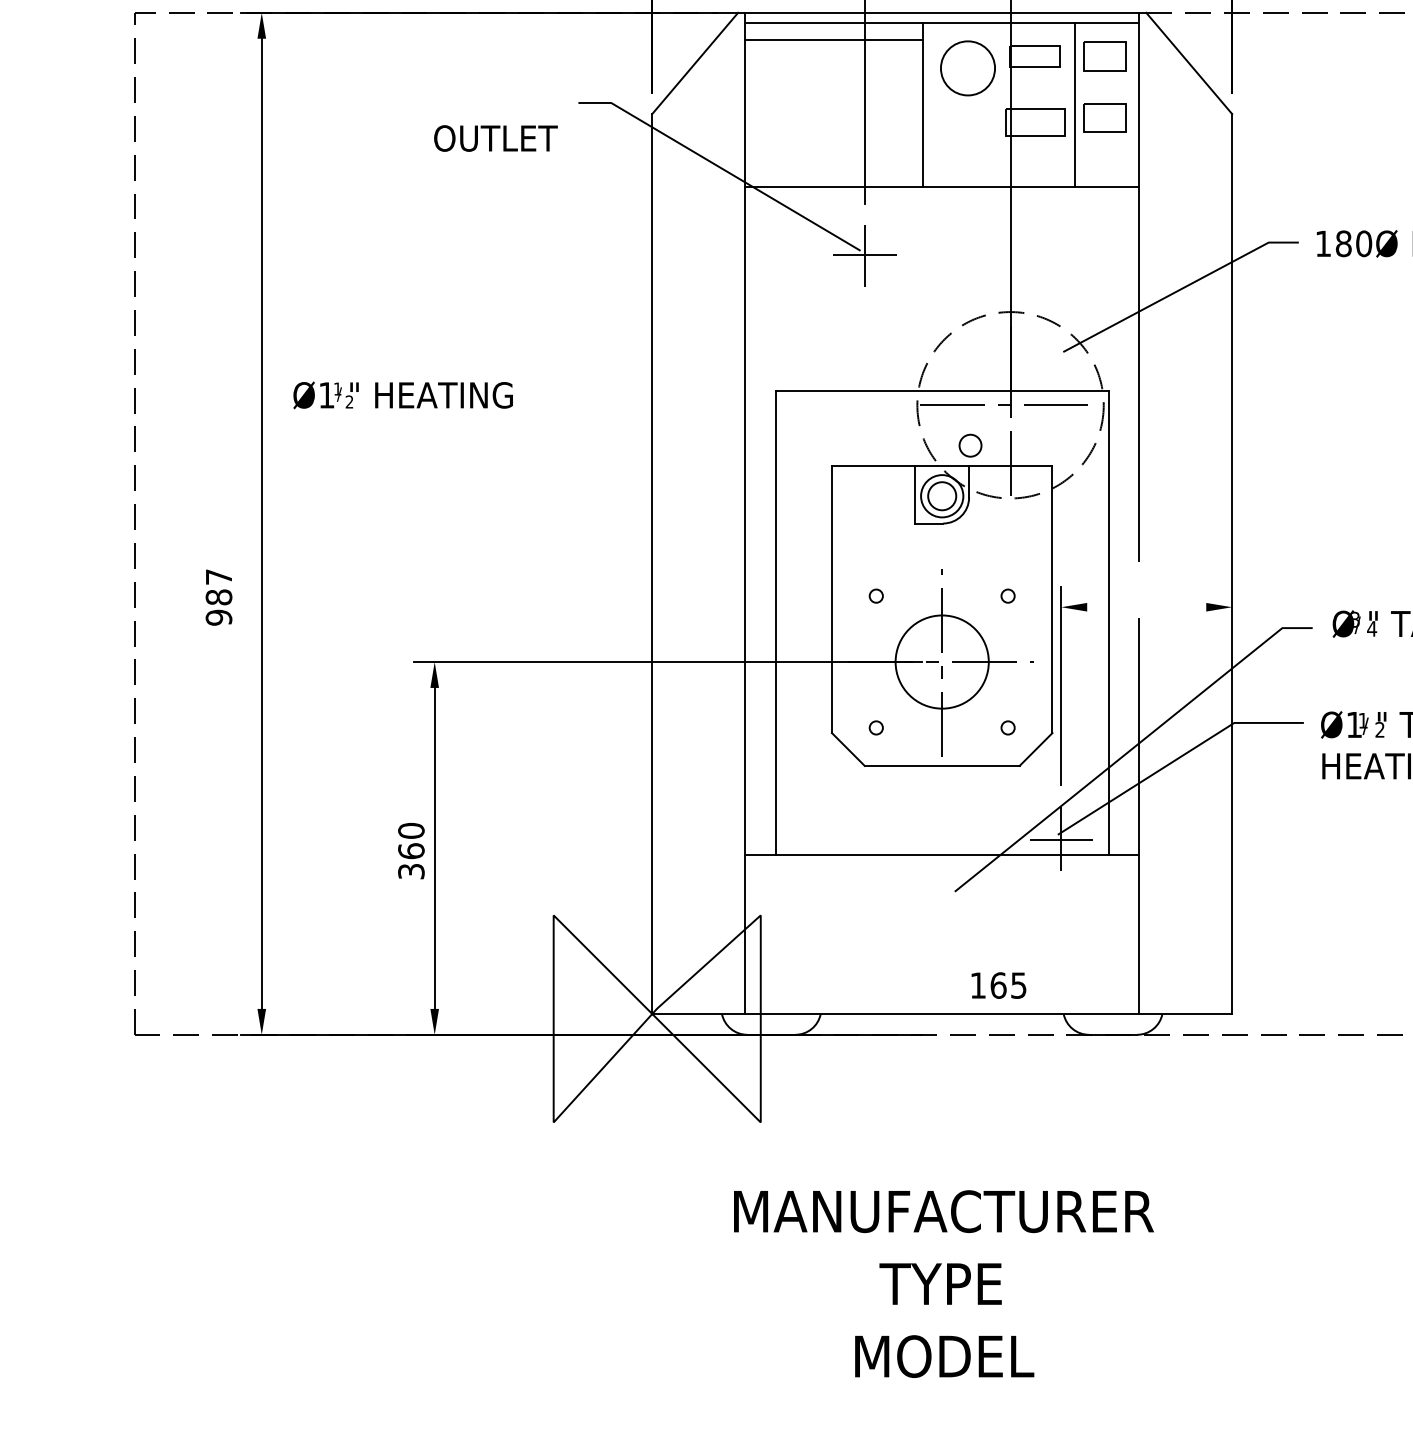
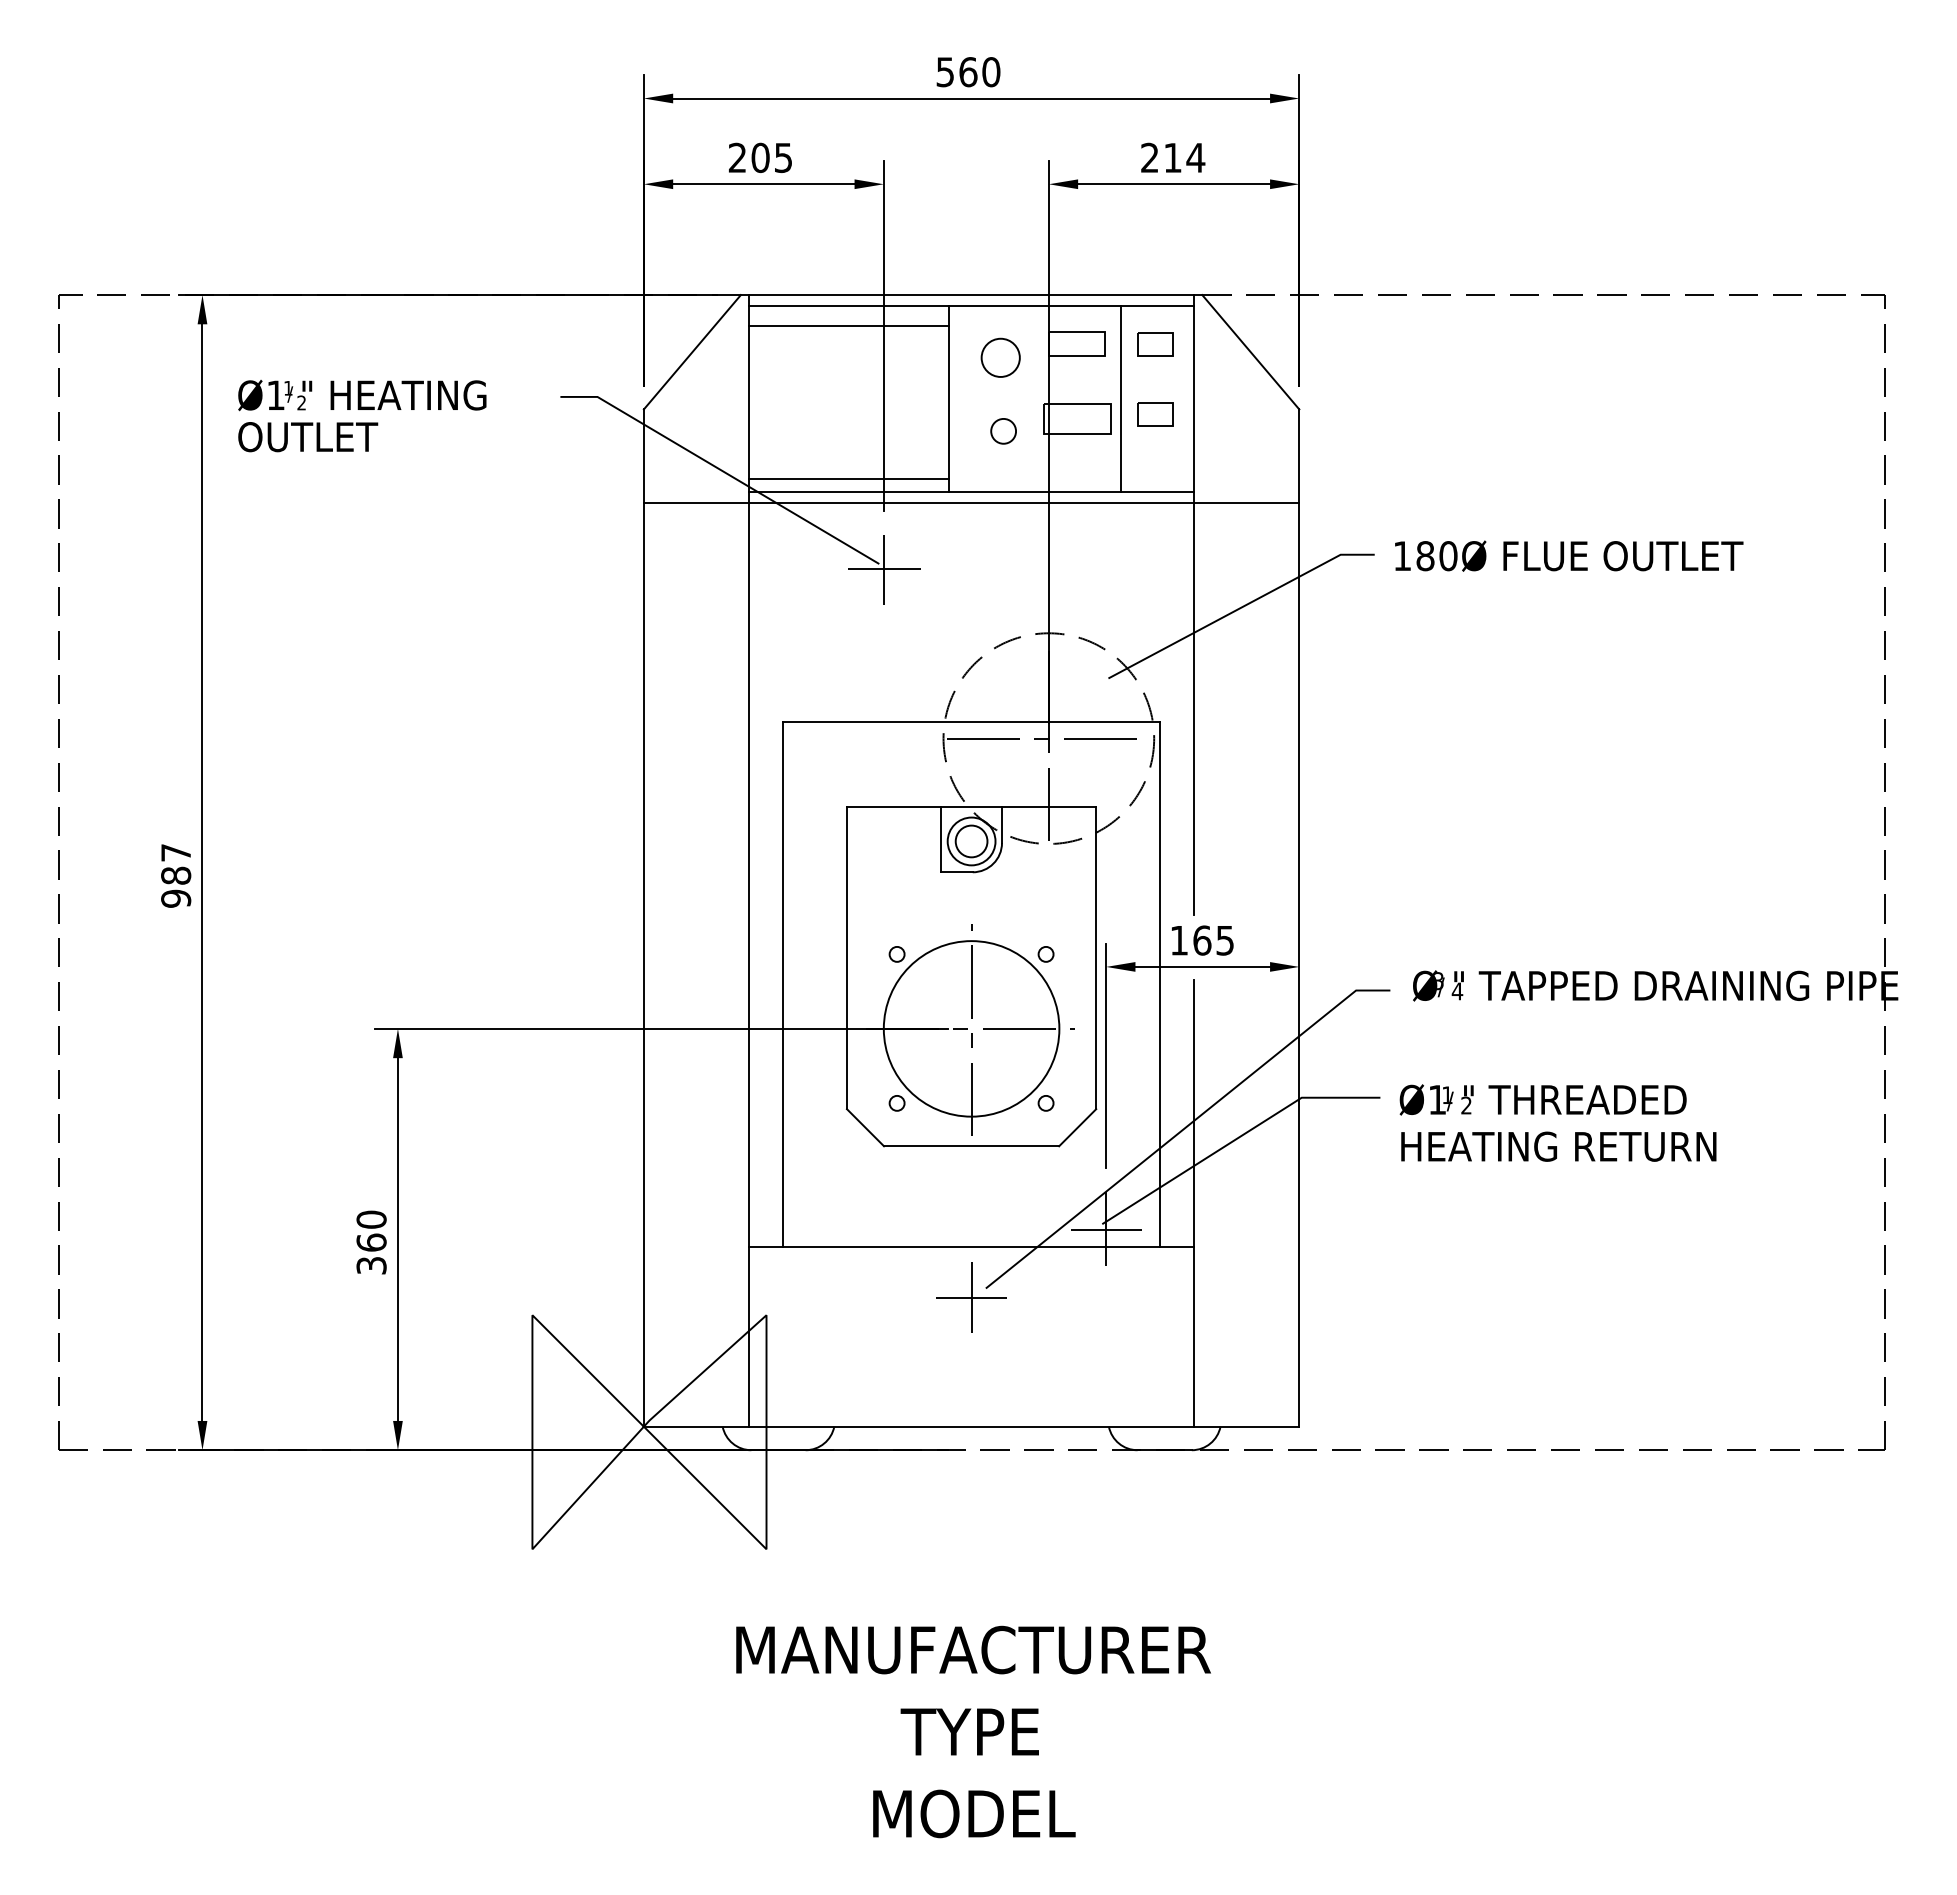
part: (1104, 56) -> (1155, 344), size x0.71
circle: (967, 68) -> (1000, 357), size x0.62
part: (1104, 118) -> (1155, 414), size x0.71
text: (496, 138) -> (308, 437), moved
line: (833, 176) -> (848, 479), added
line: (942, 196) -> (971, 502), added
text: (403, 395) -> (362, 395), moved
circle: (970, 445) -> (1003, 431), moved
text: (219, 597) -> (176, 875), moved
line: (1146, 606) -> (1202, 966), added
circle: (942, 661) -> (971, 1028), size x1.67
part: (942, 899) -> (971, 1297), added
text: (998, 985) -> (1202, 940), moved

